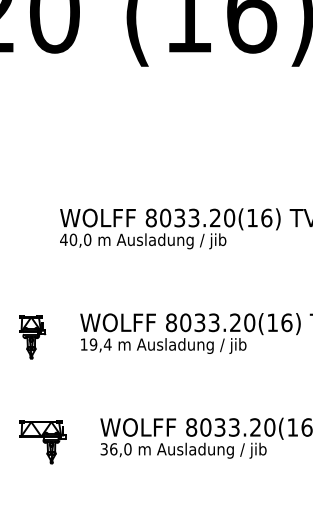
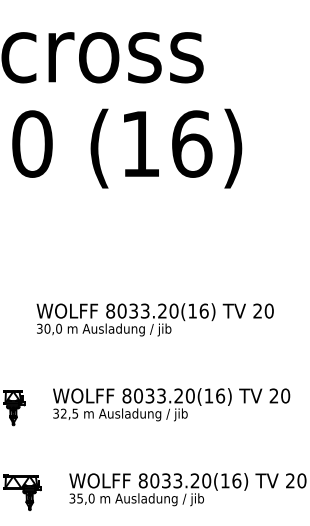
text: (63, 239) -> (39, 328), 40,0 -> 30,0
text: (95, 344) -> (65, 413), 19,4 -> 32,5
text: (114, 449) -> (80, 498), 36,0 -> 35,0

